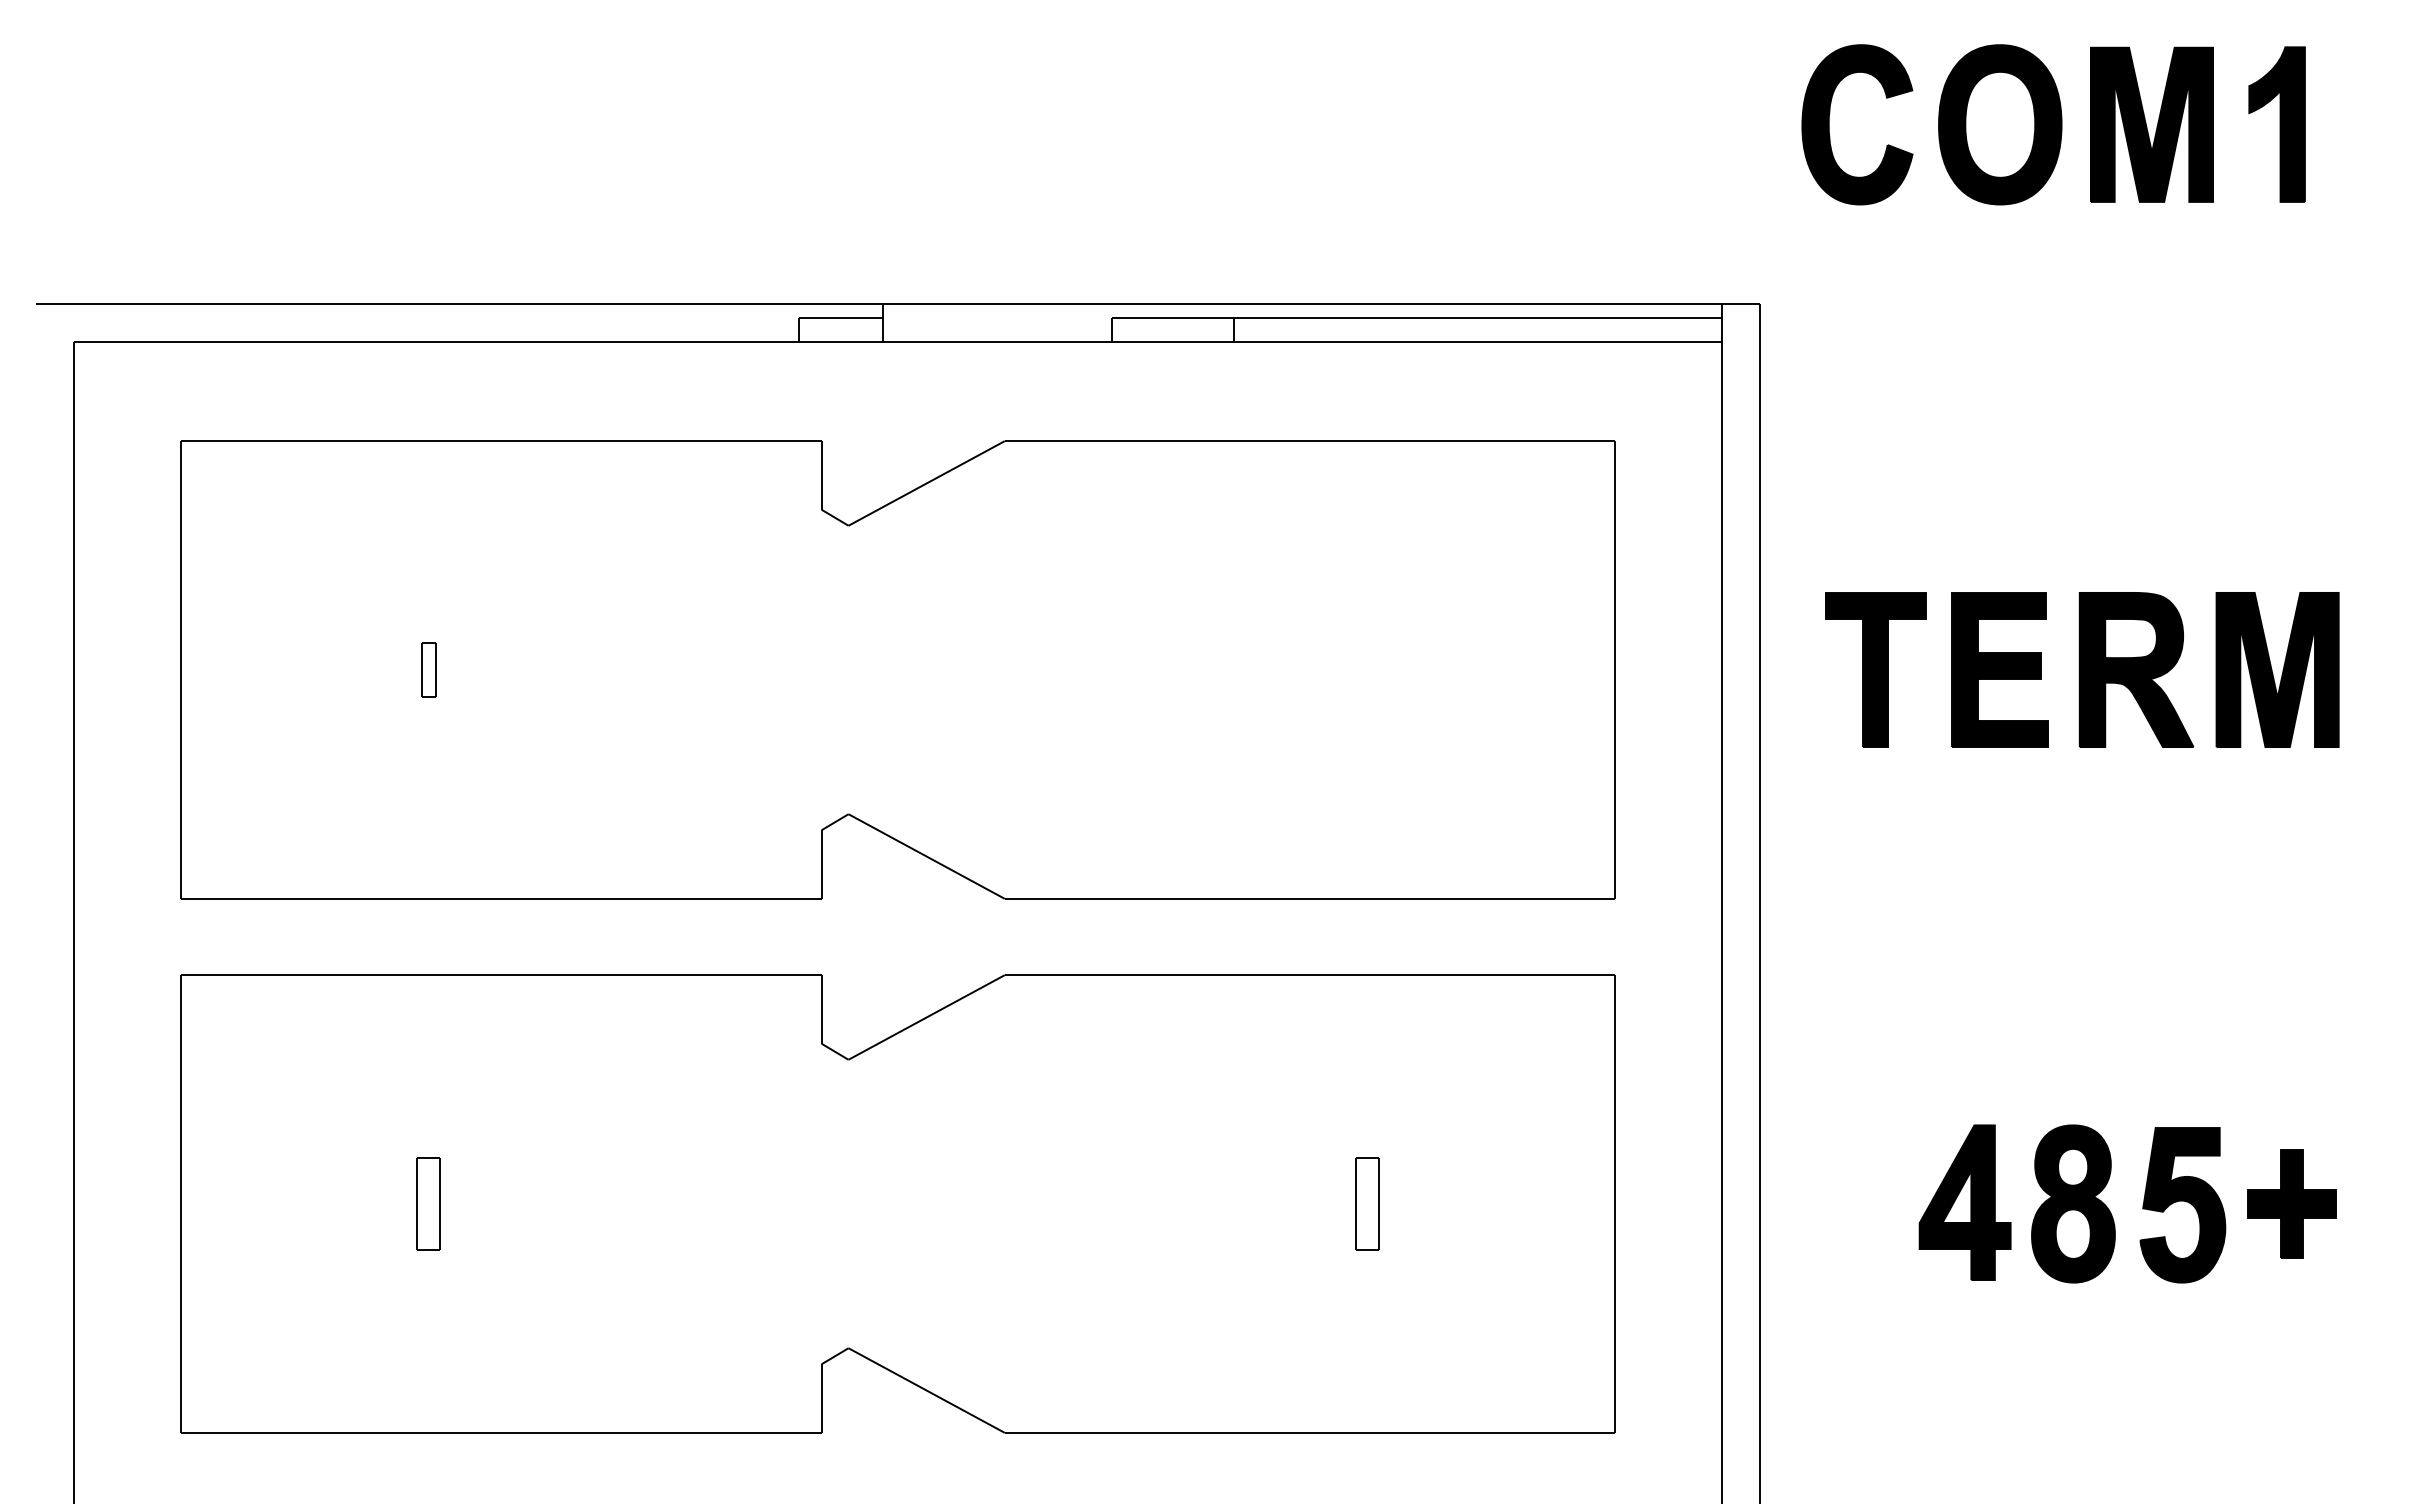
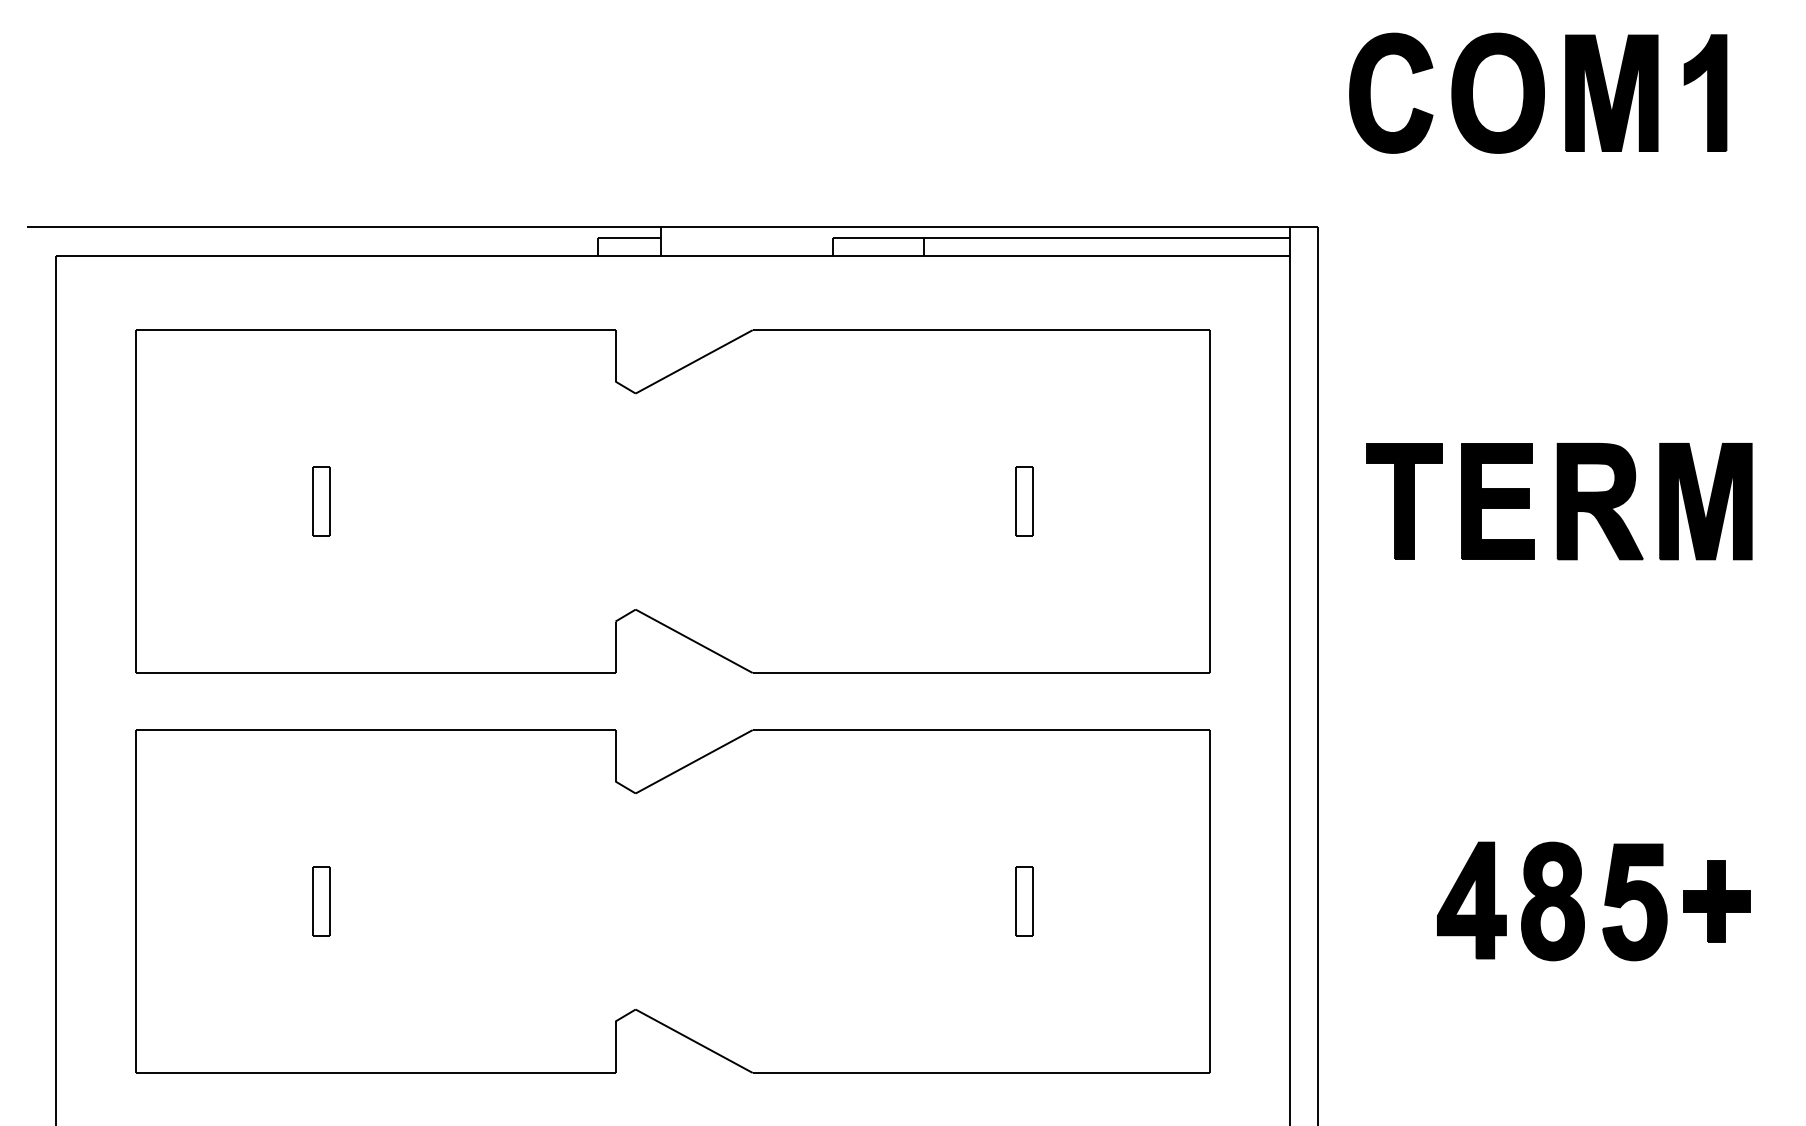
part: (428, 669) -> (321, 501), size x1.67
part: (1367, 669) -> (1024, 501), added

